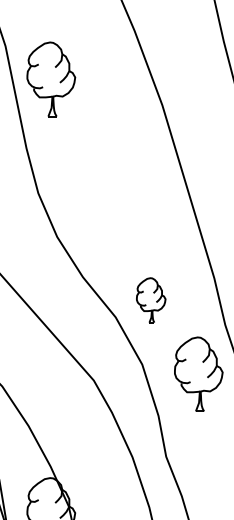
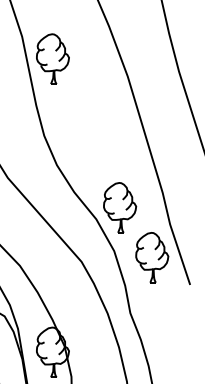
part: (151, 299) -> (120, 207), size x1.67

